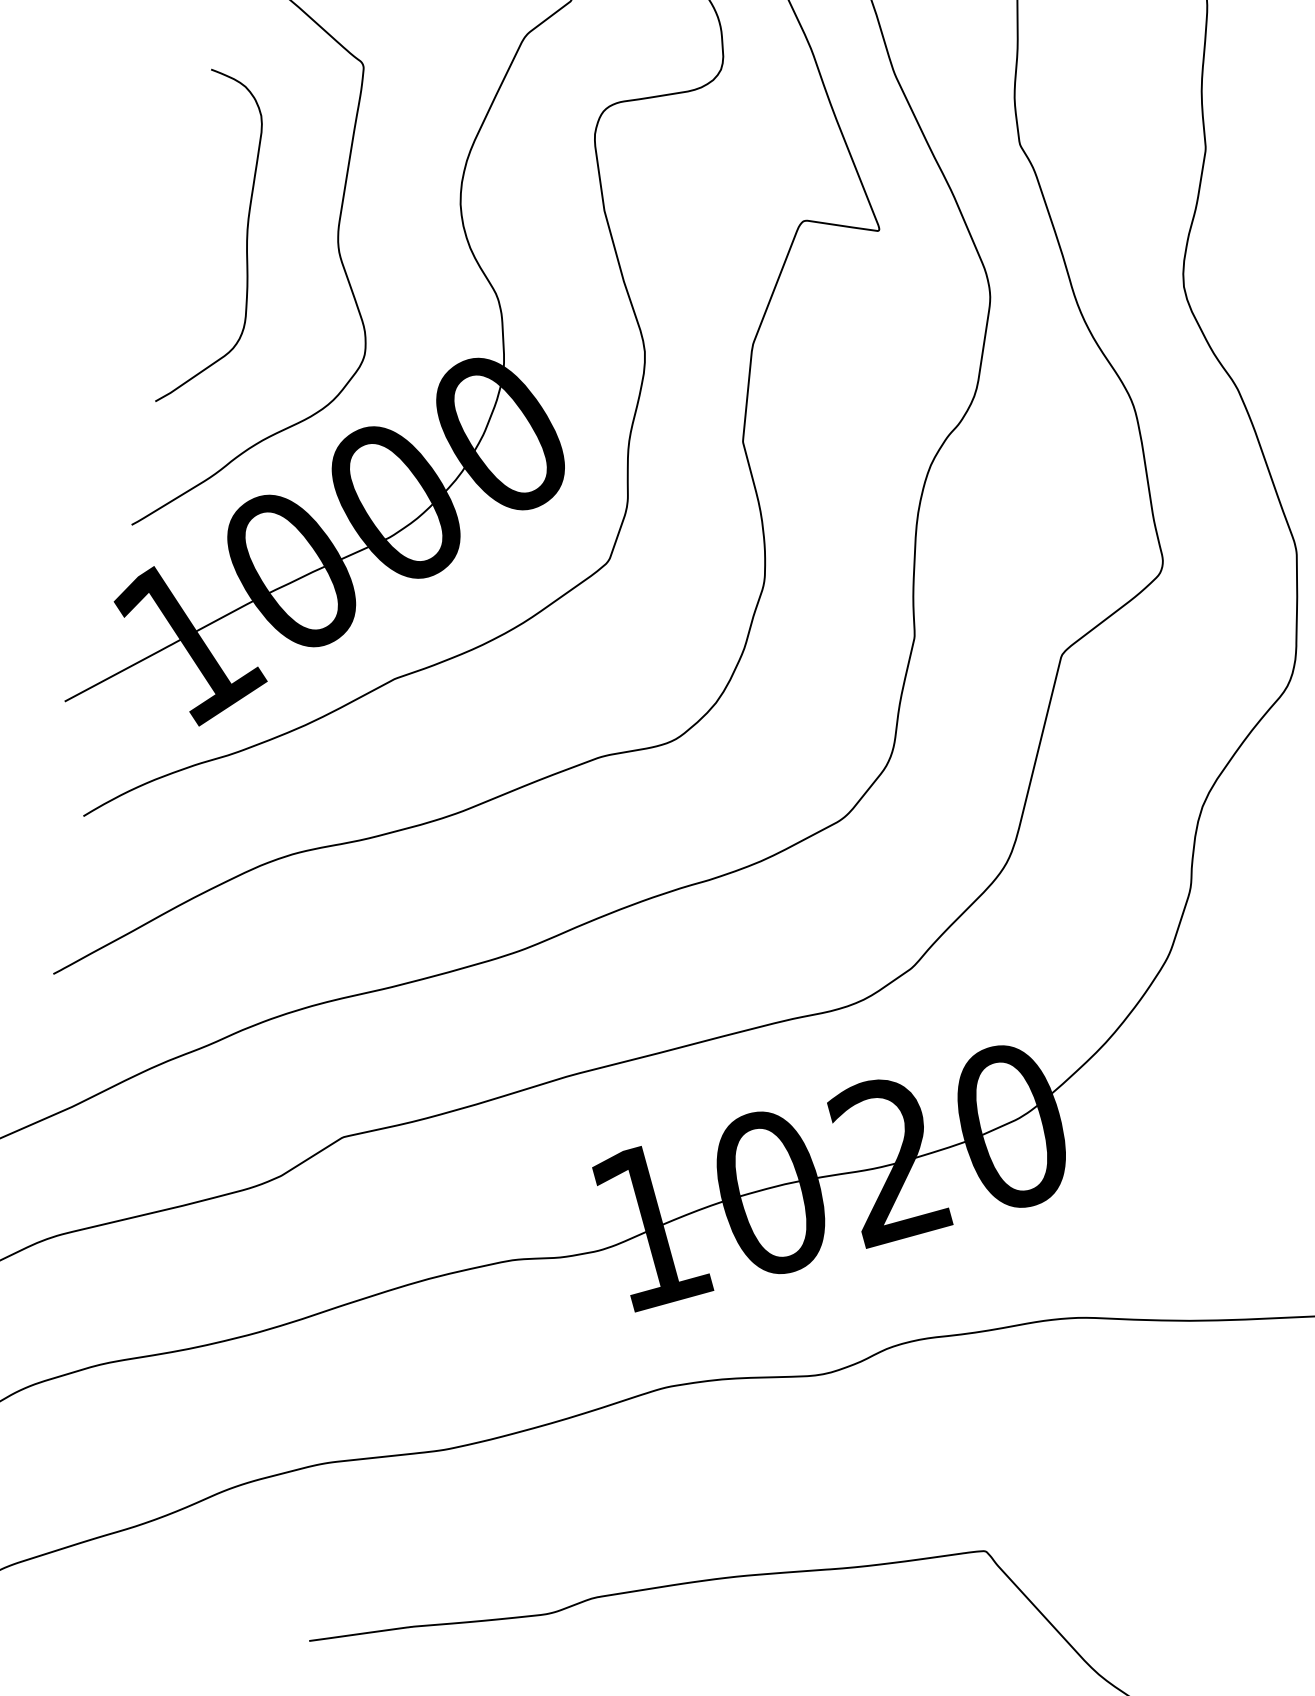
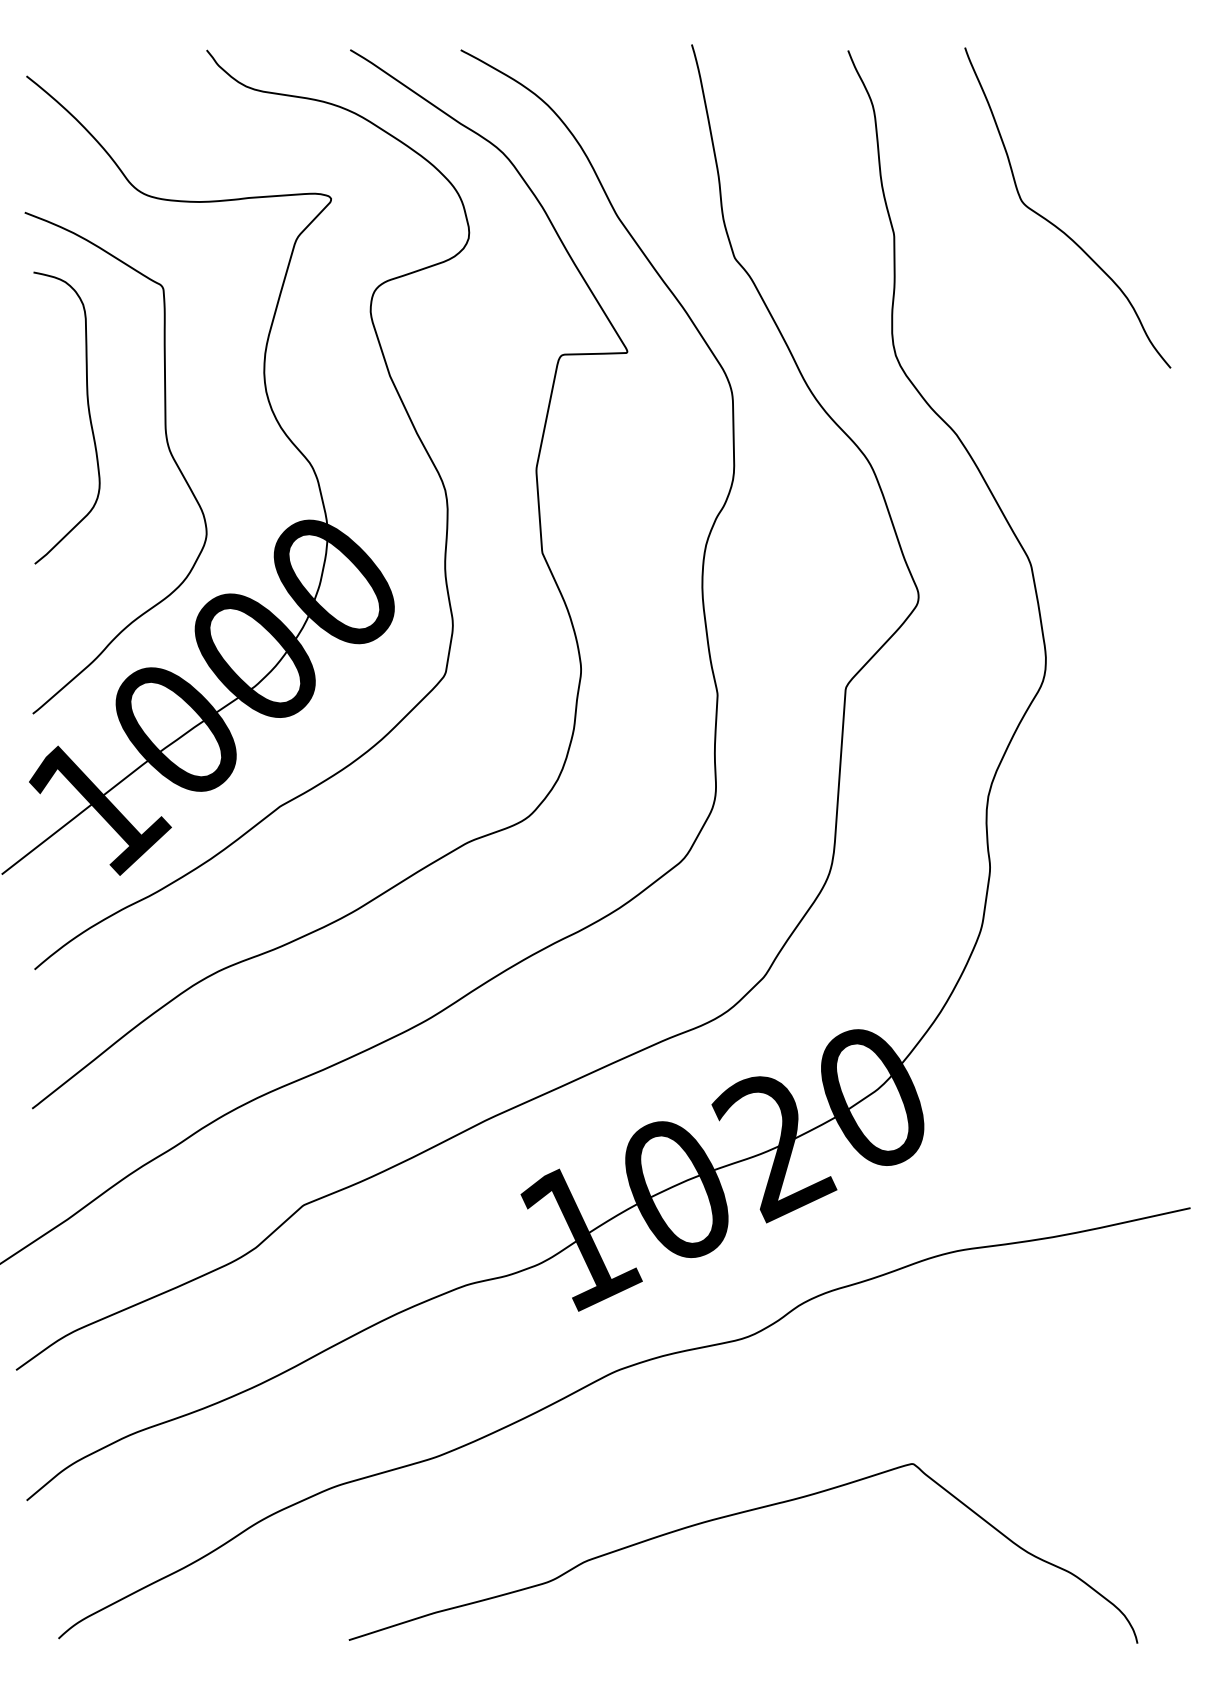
curve: (245, 243) -> (88, 415), moved

